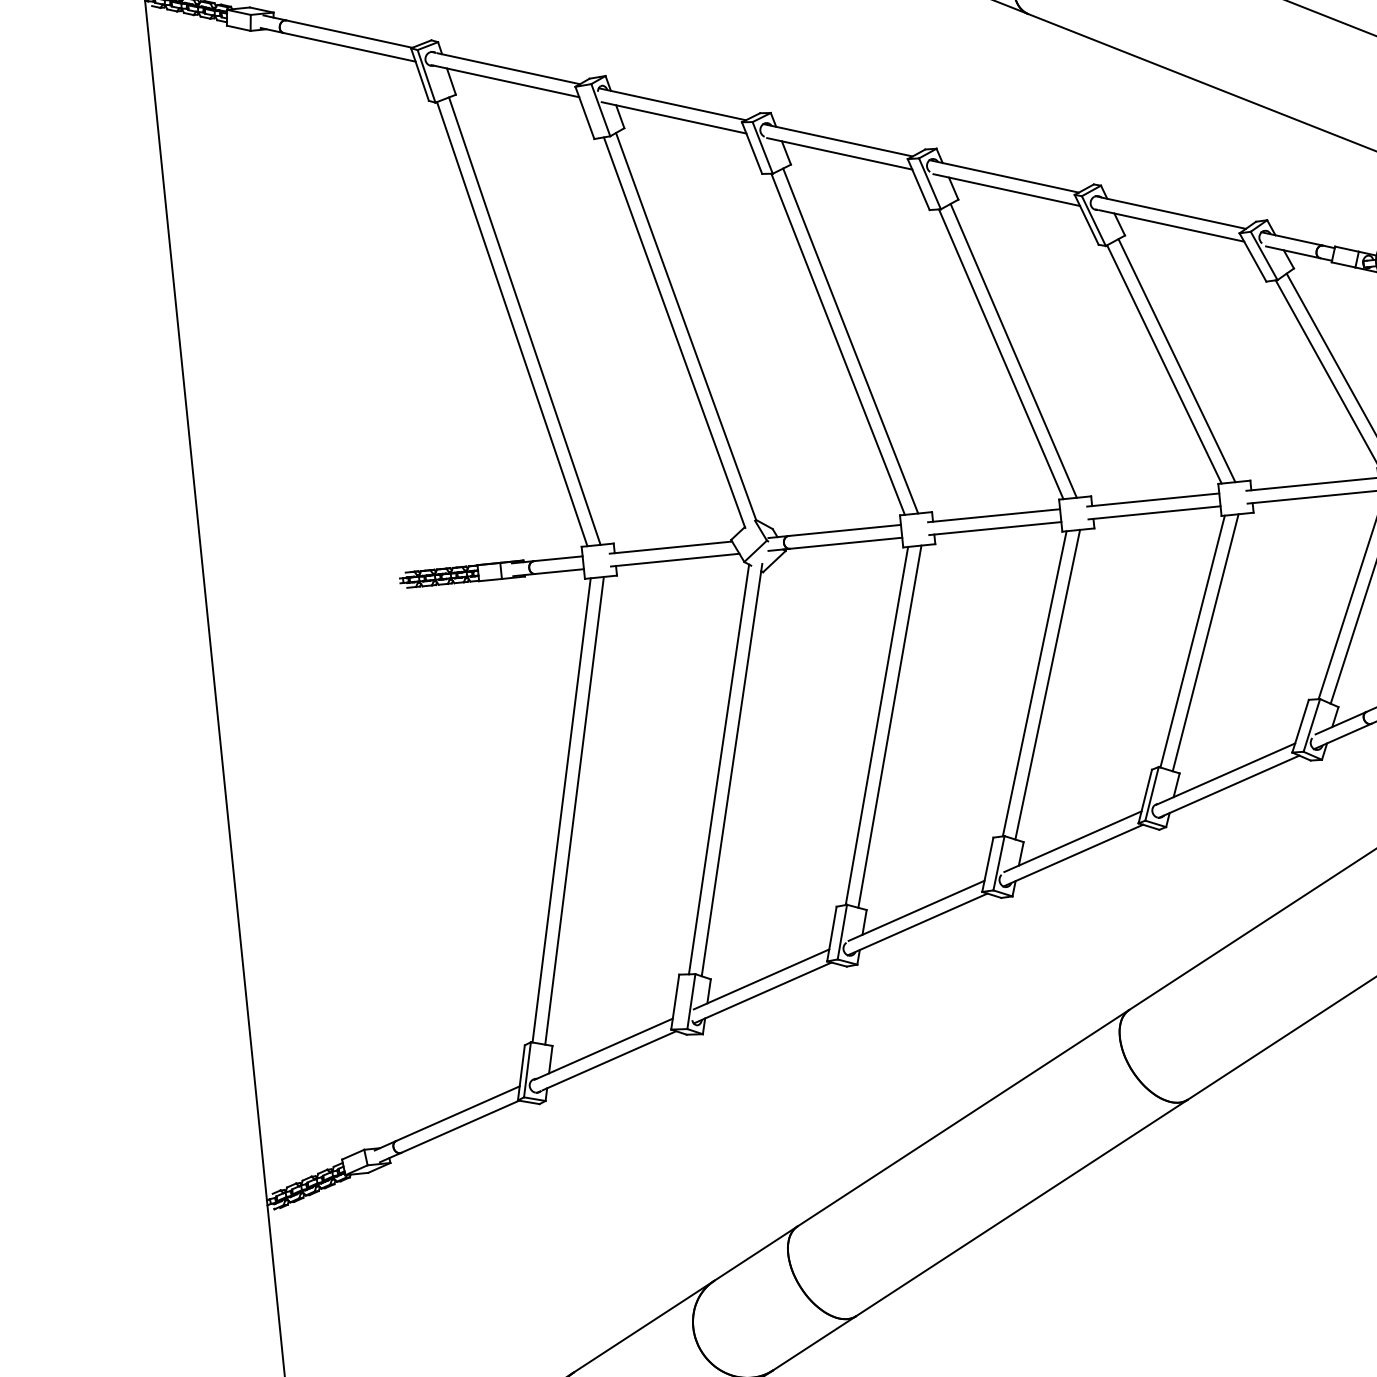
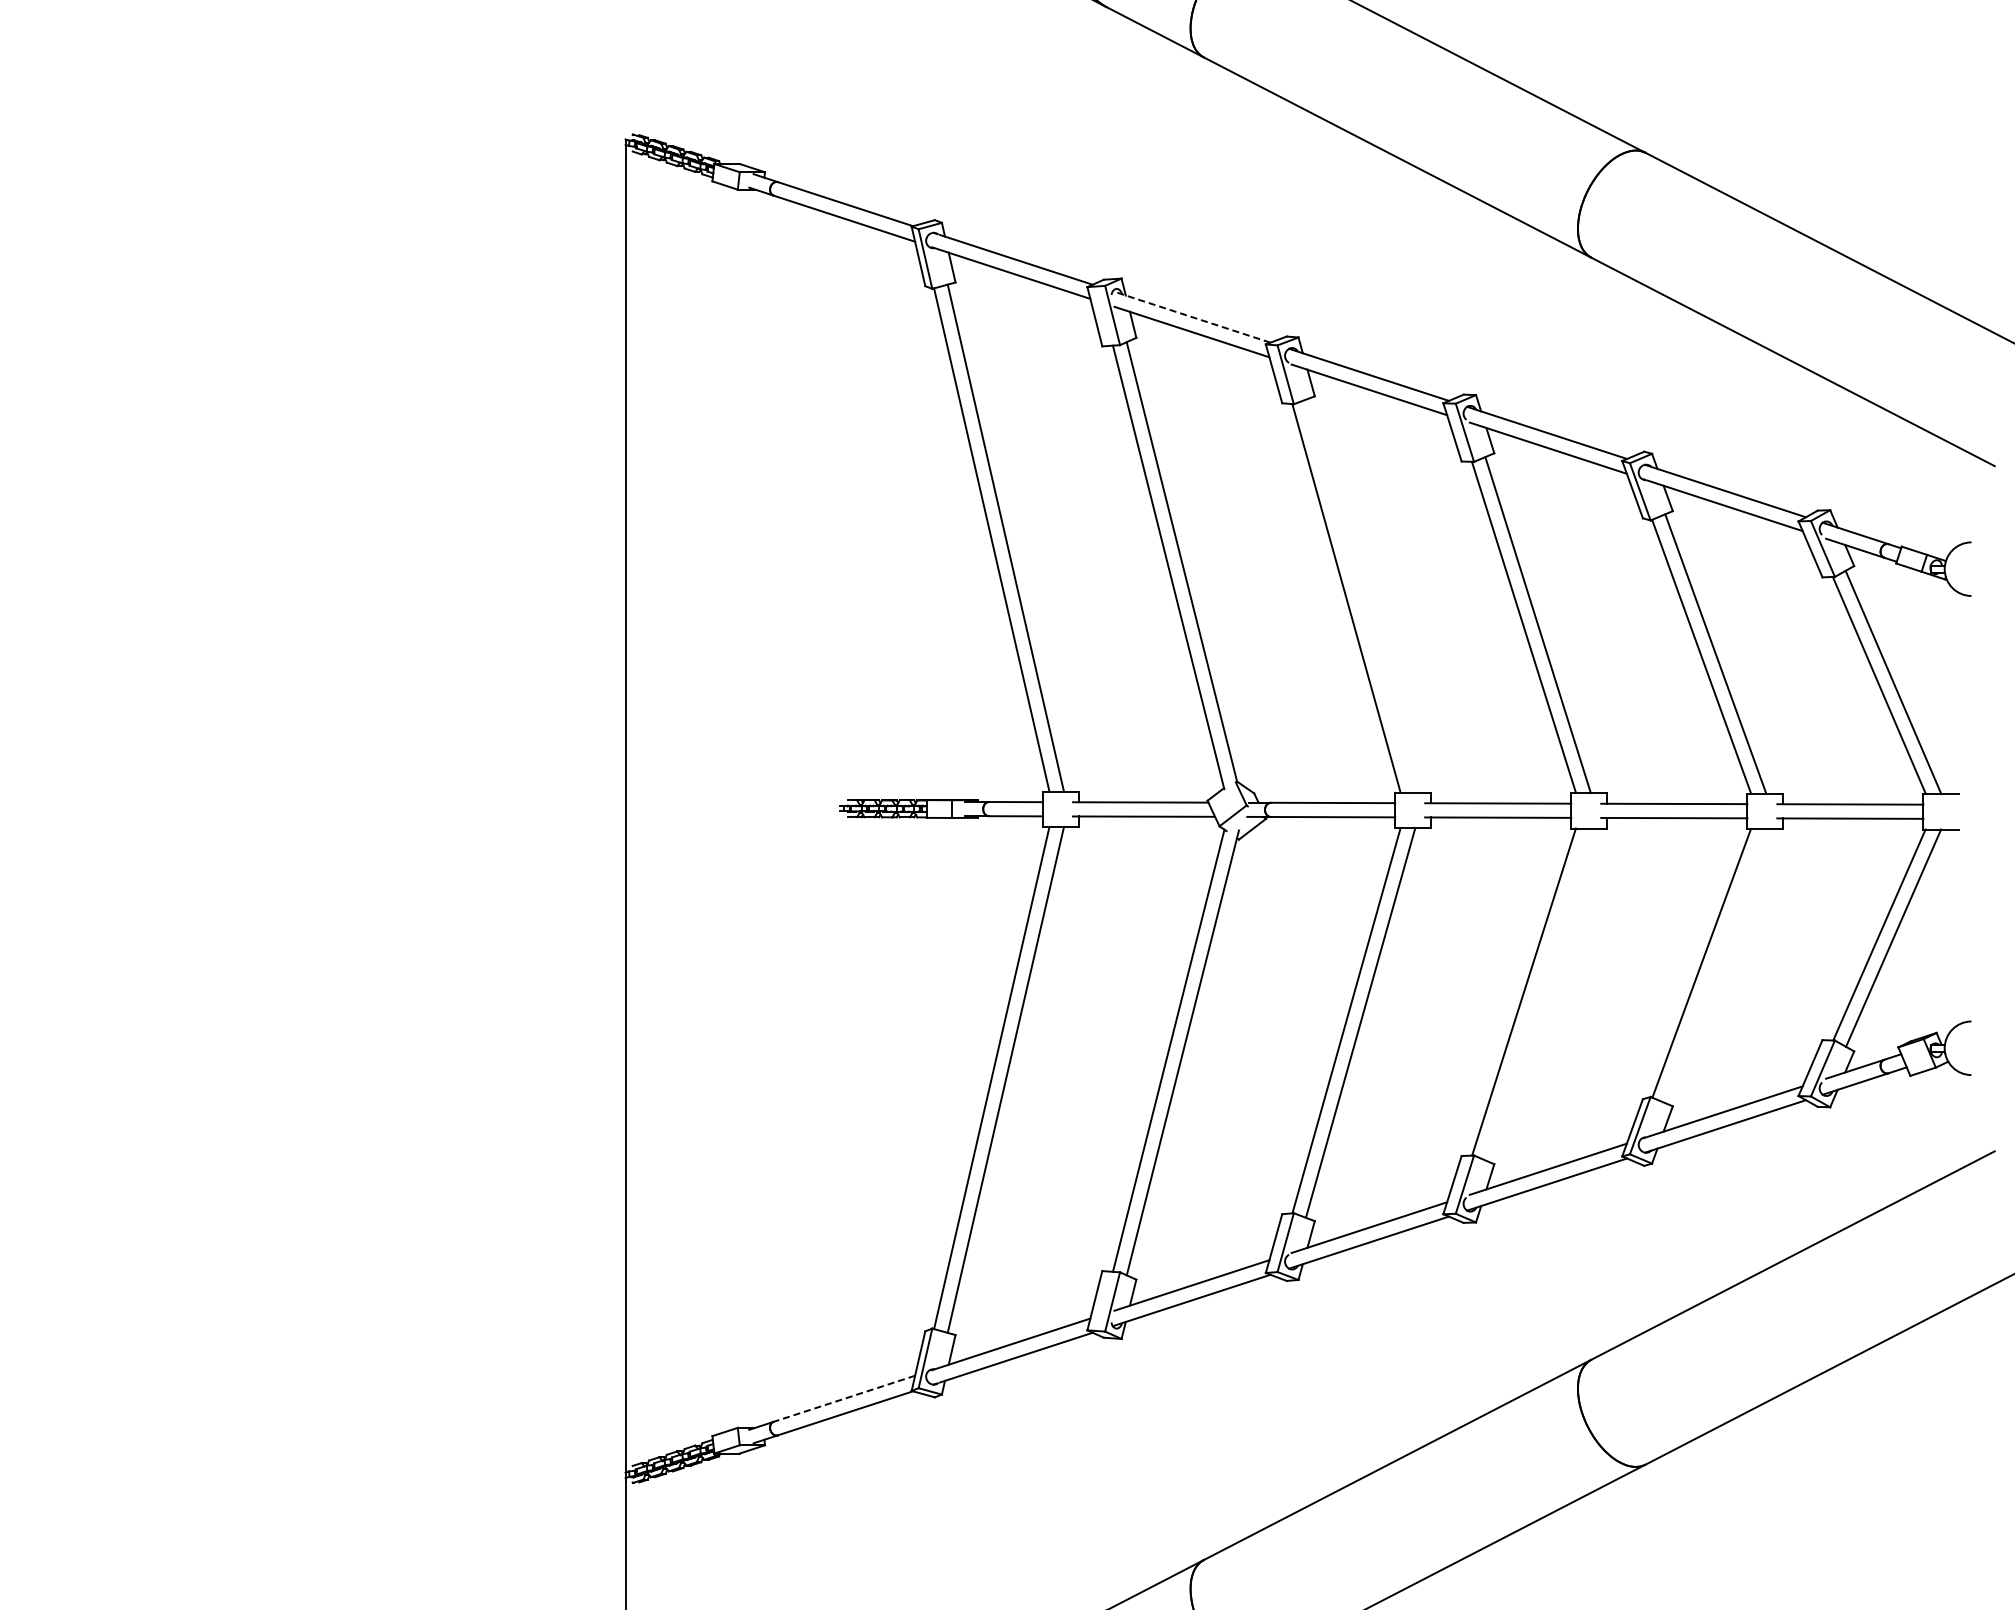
line: (672, 103) -> (1191, 316), solid -> dashed
line: (850, 340) -> (1360, 595), removed
line: (1205, 643) -> (1715, 966), removed
line: (1047, 684) -> (1537, 994), removed
line: (457, 1113) -> (843, 1398), solid -> dashed

